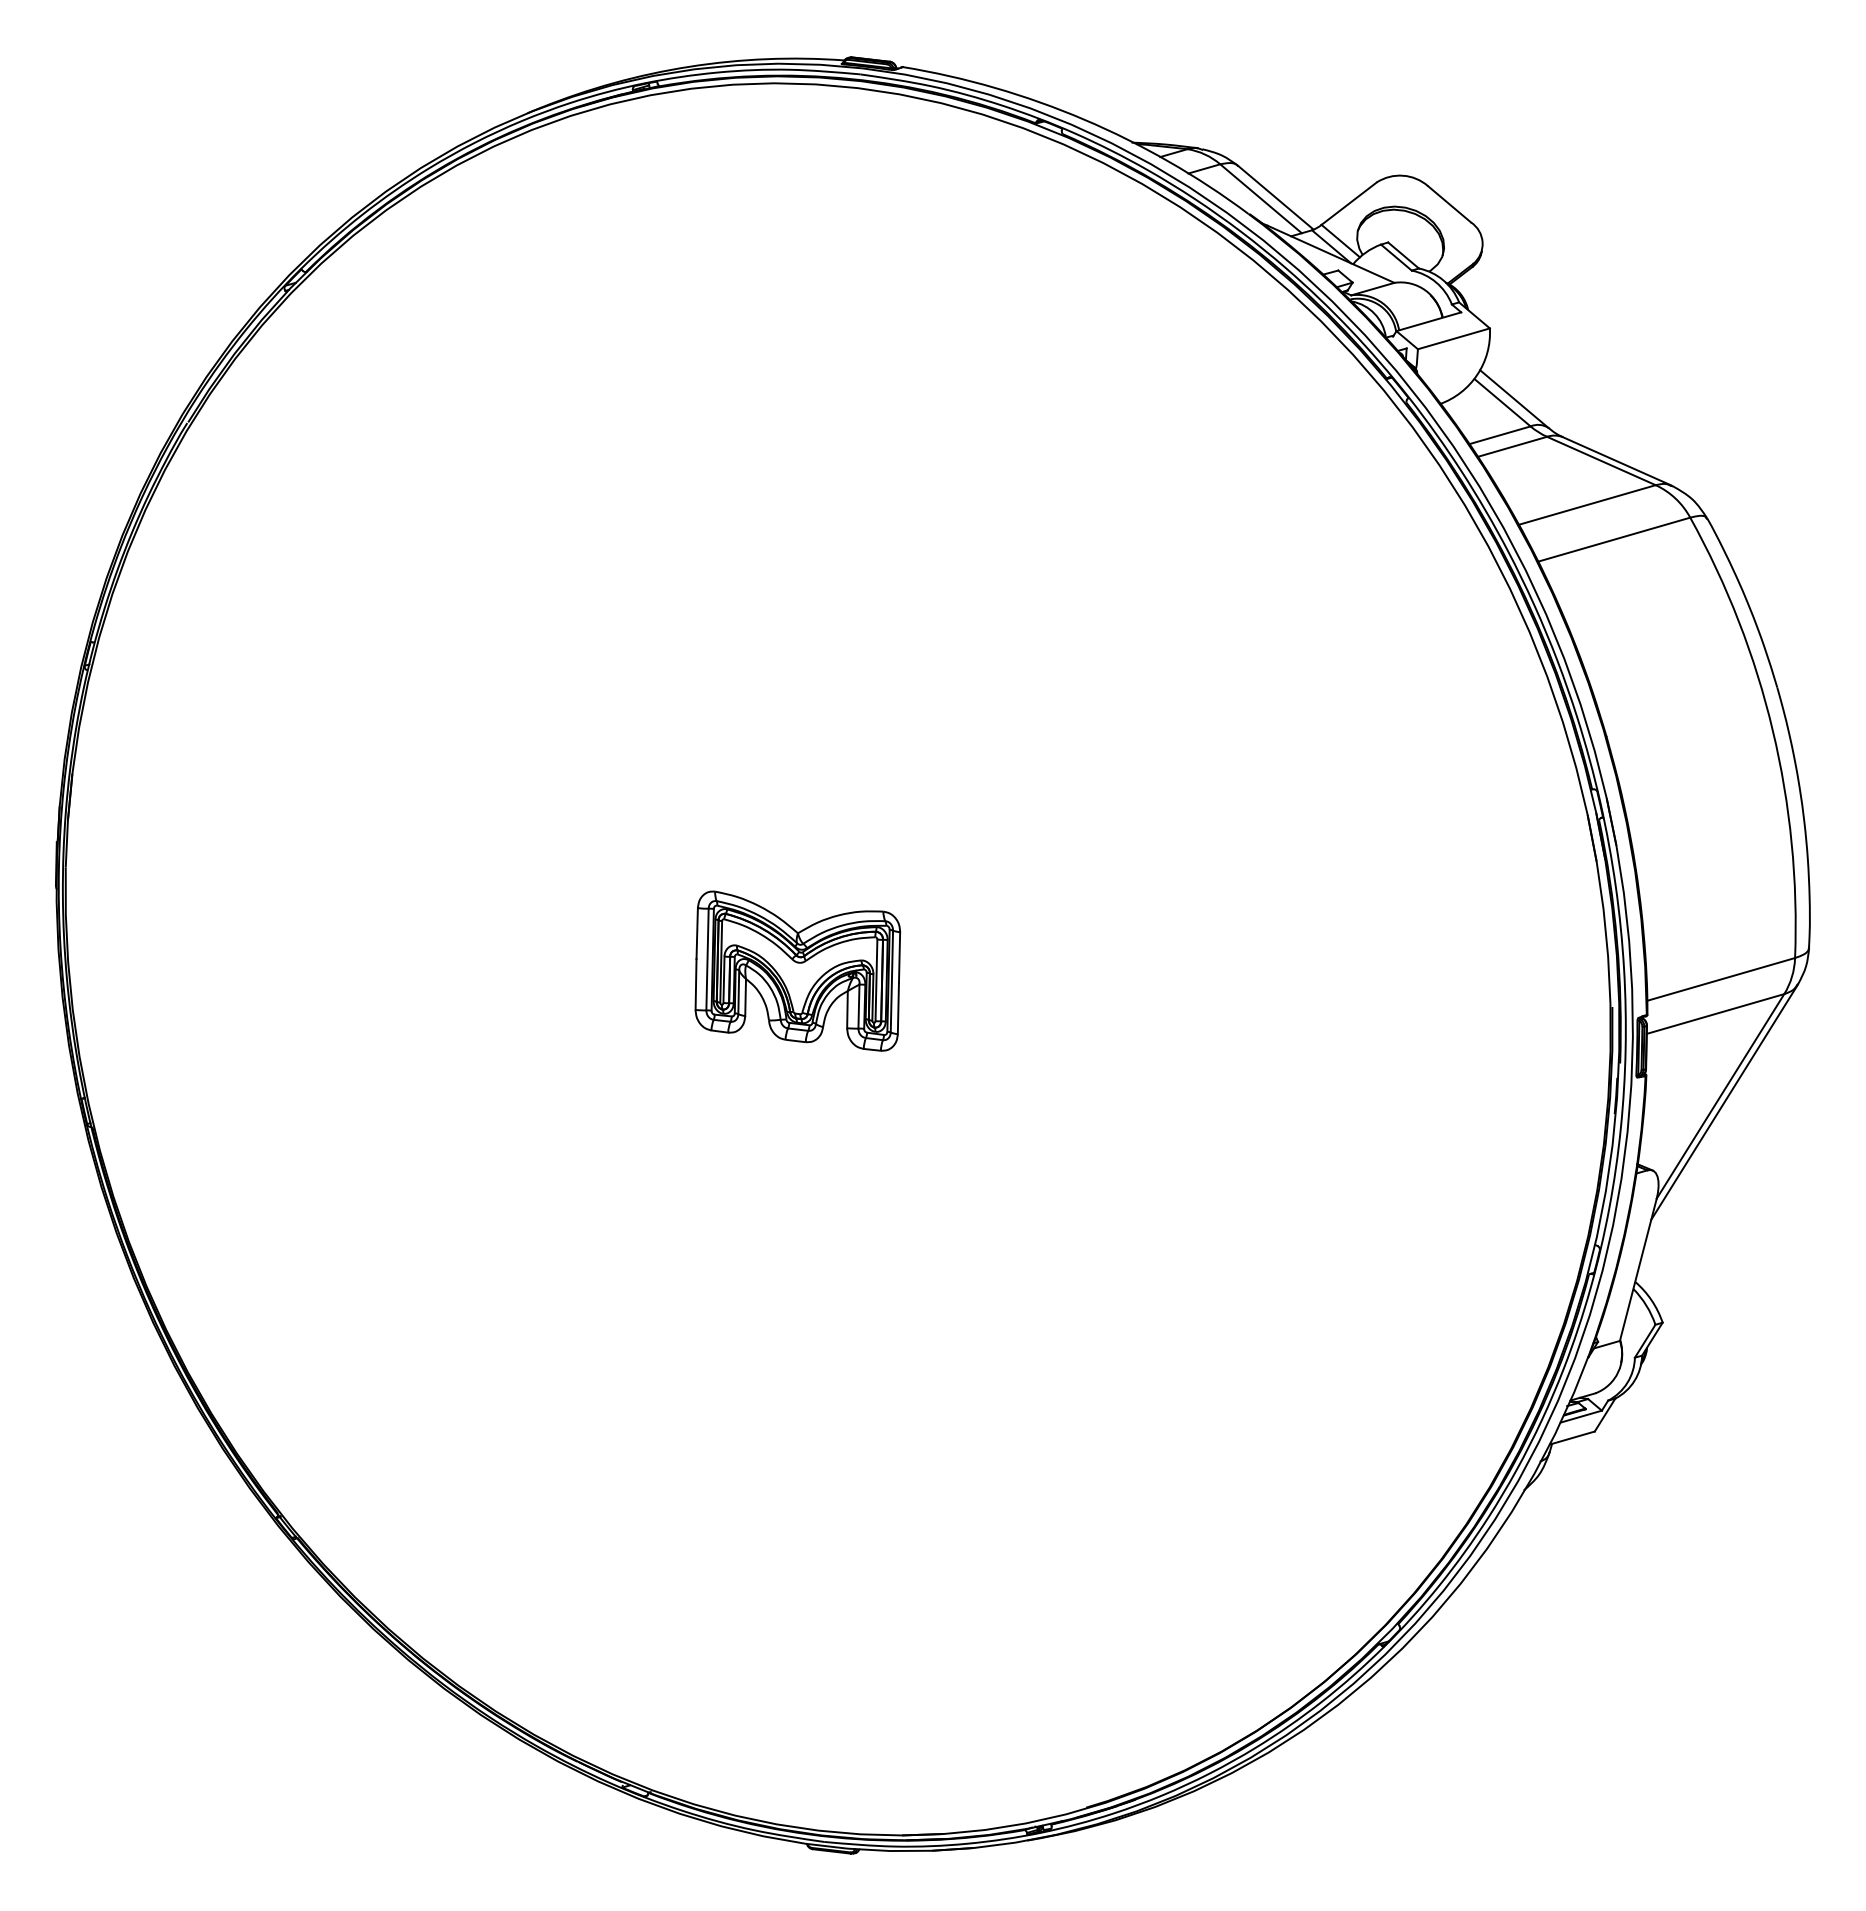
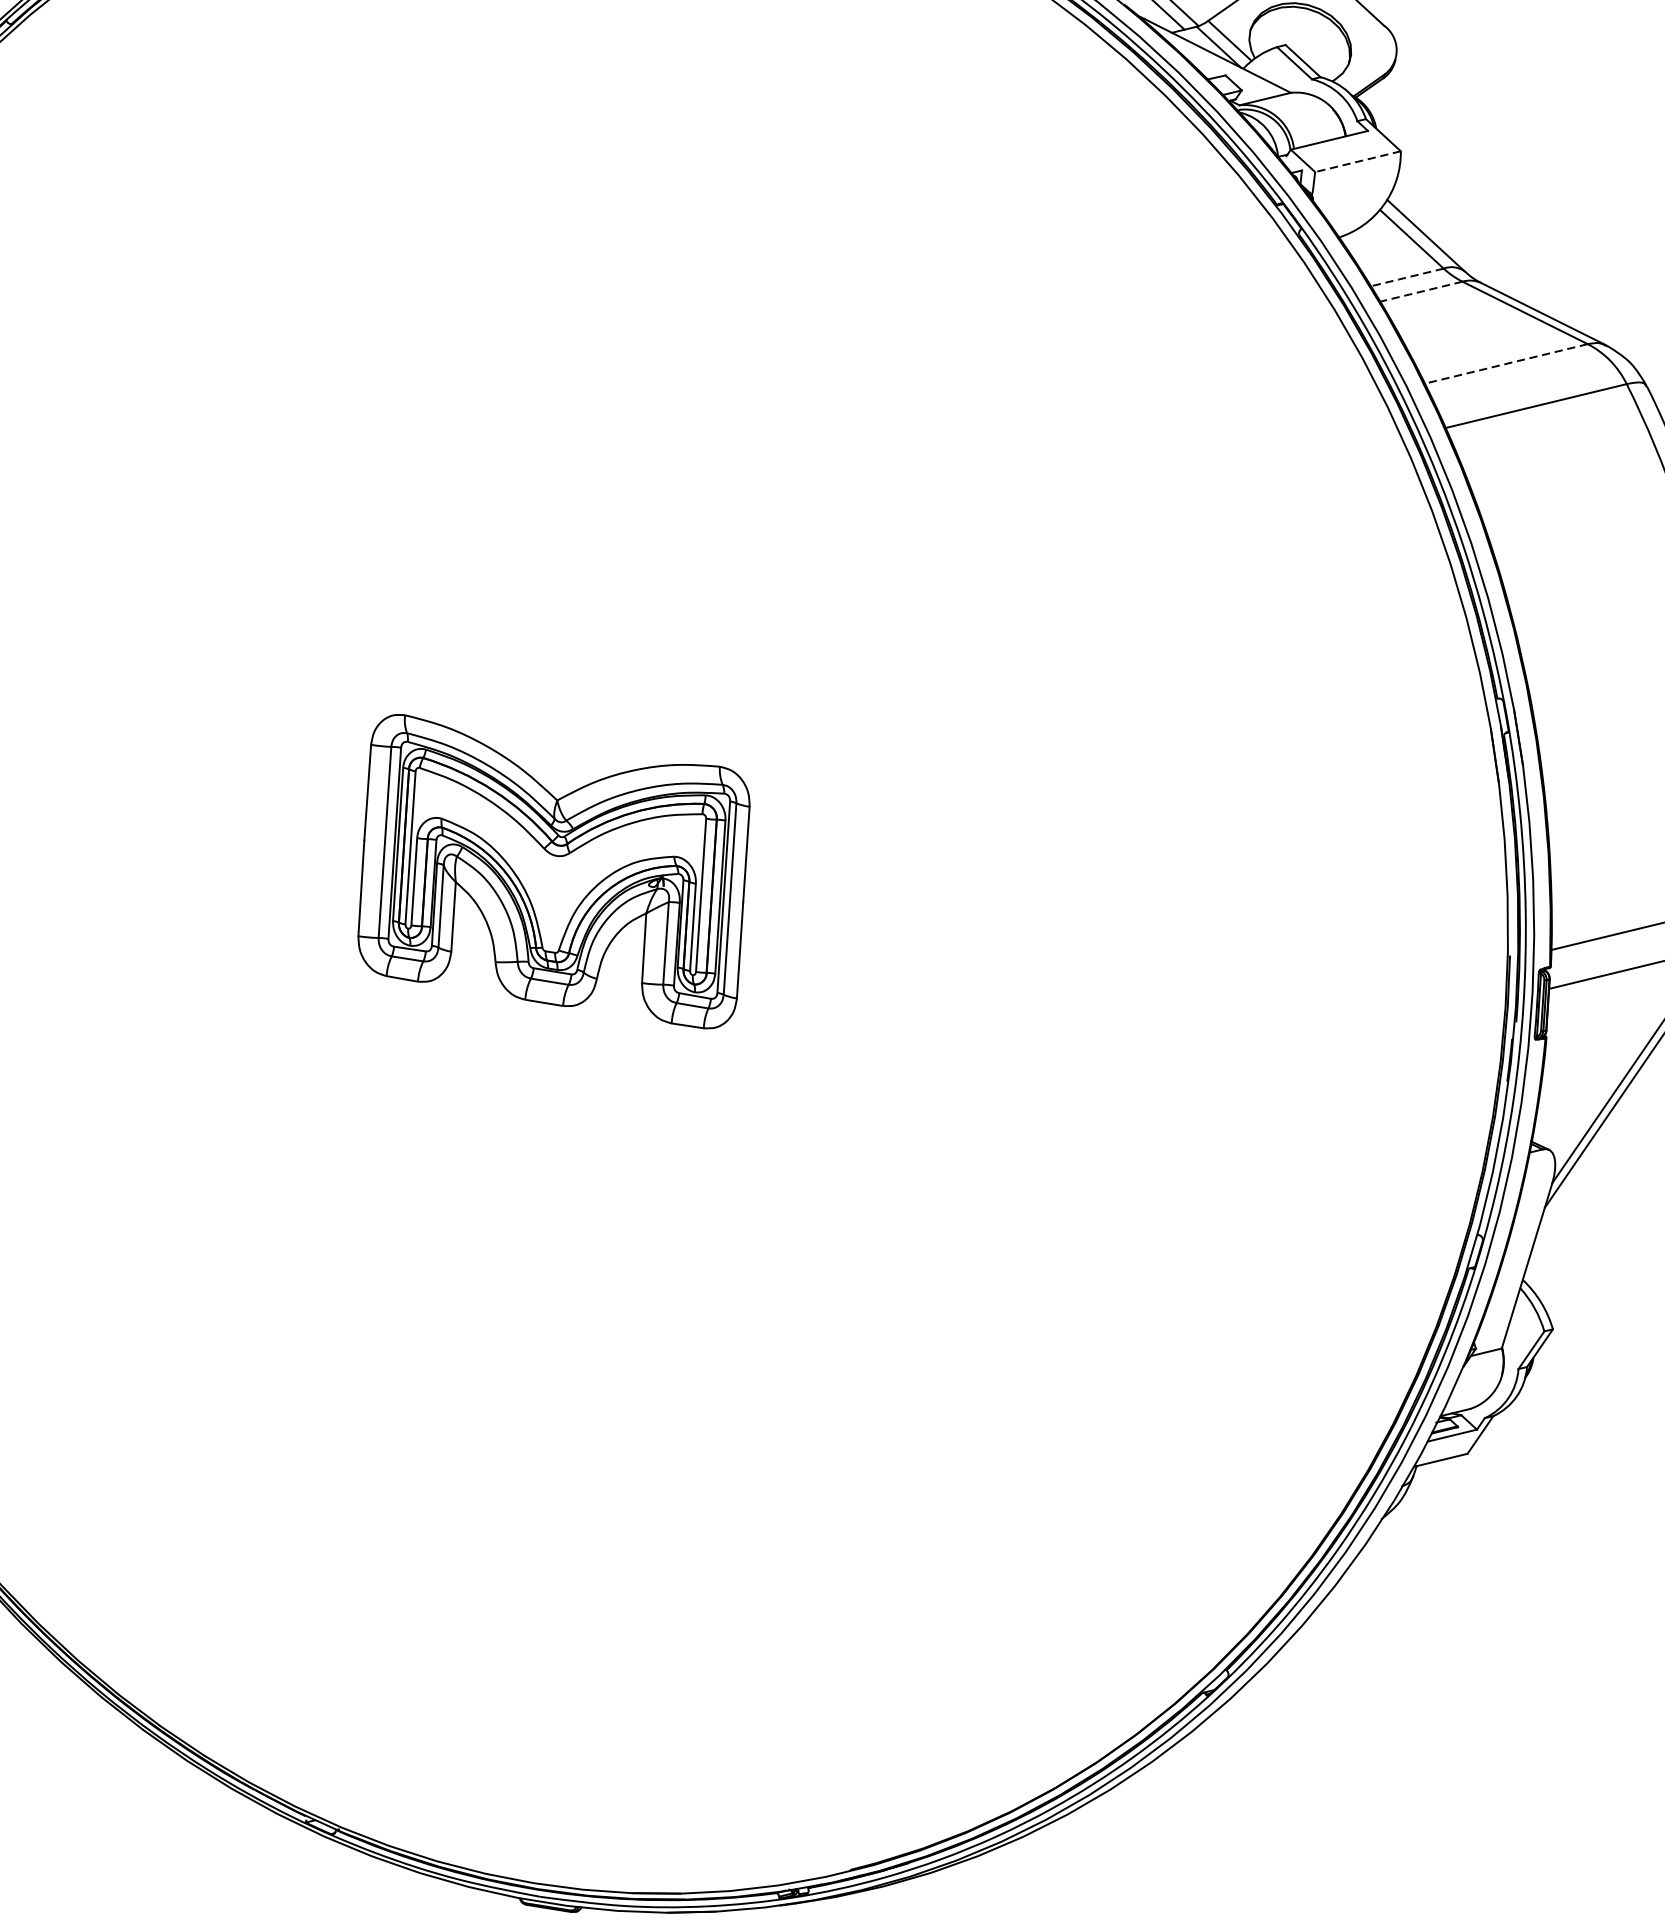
line: (1453, 338) -> (1357, 161), solid -> dashed
line: (1500, 435) -> (1407, 277), solid -> dashed
line: (1512, 446) -> (1421, 291), solid -> dashed
line: (1586, 505) -> (1505, 364), solid -> dashed
part: (797, 970) -> (553, 870), size x1.6

